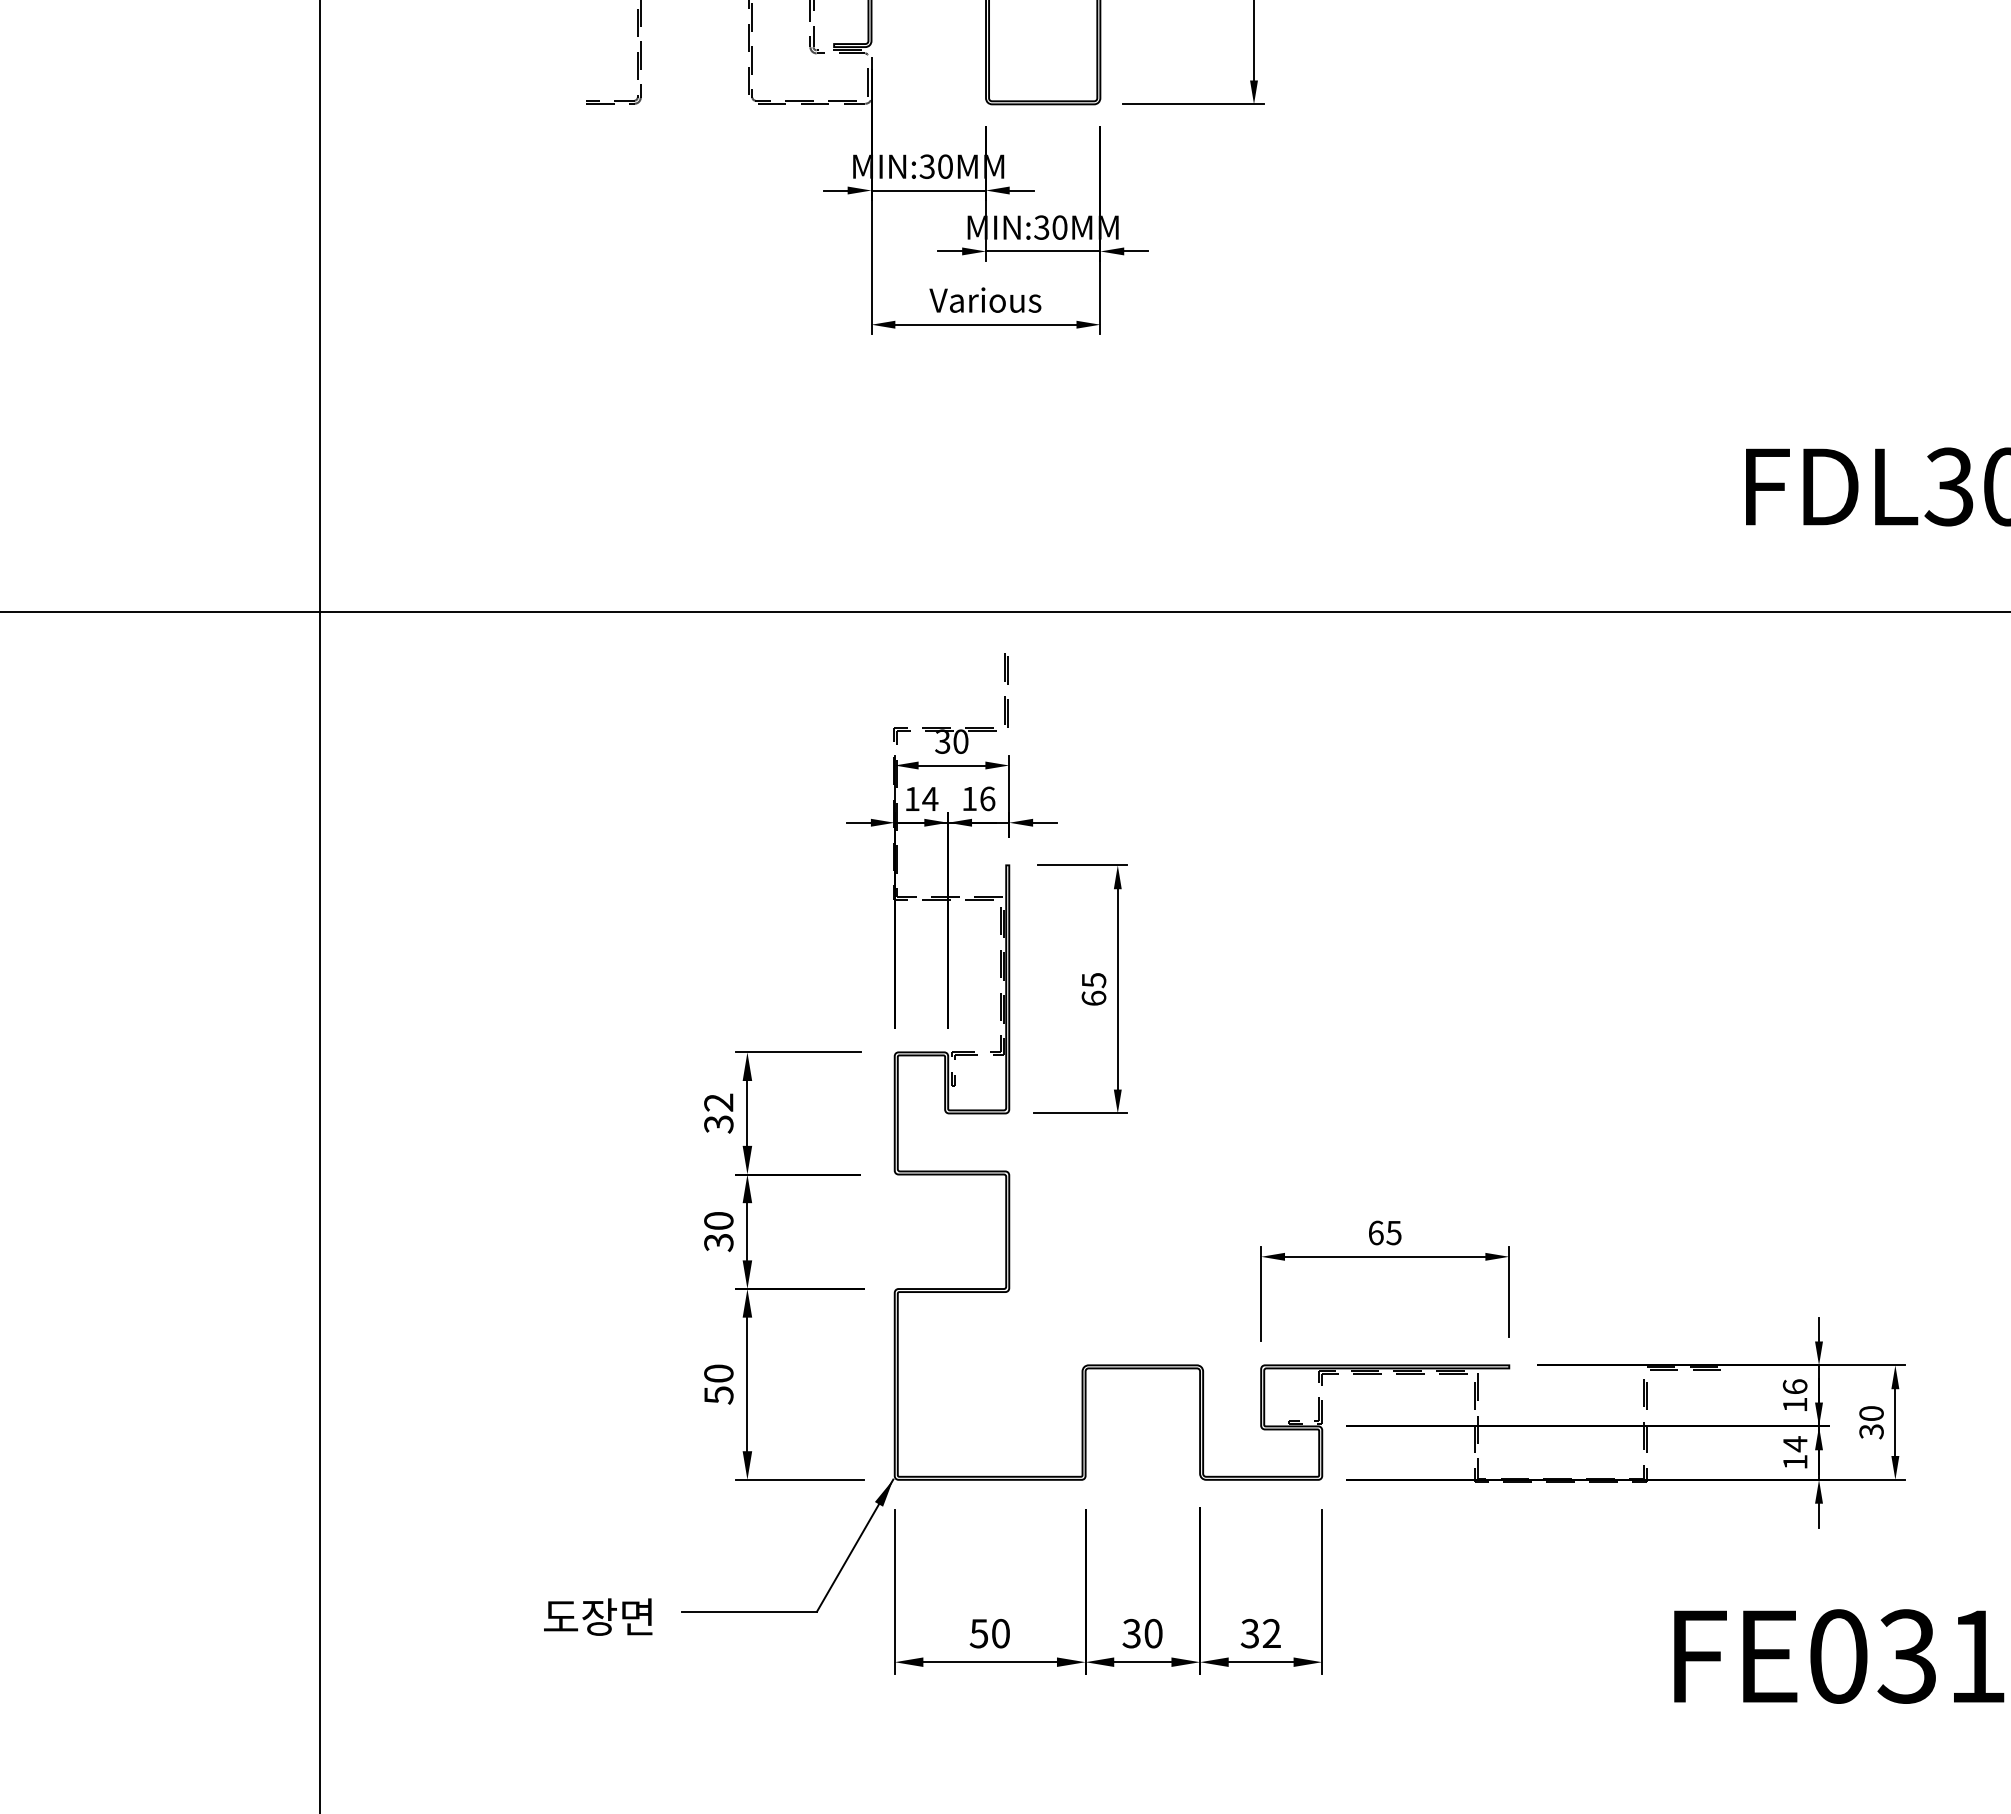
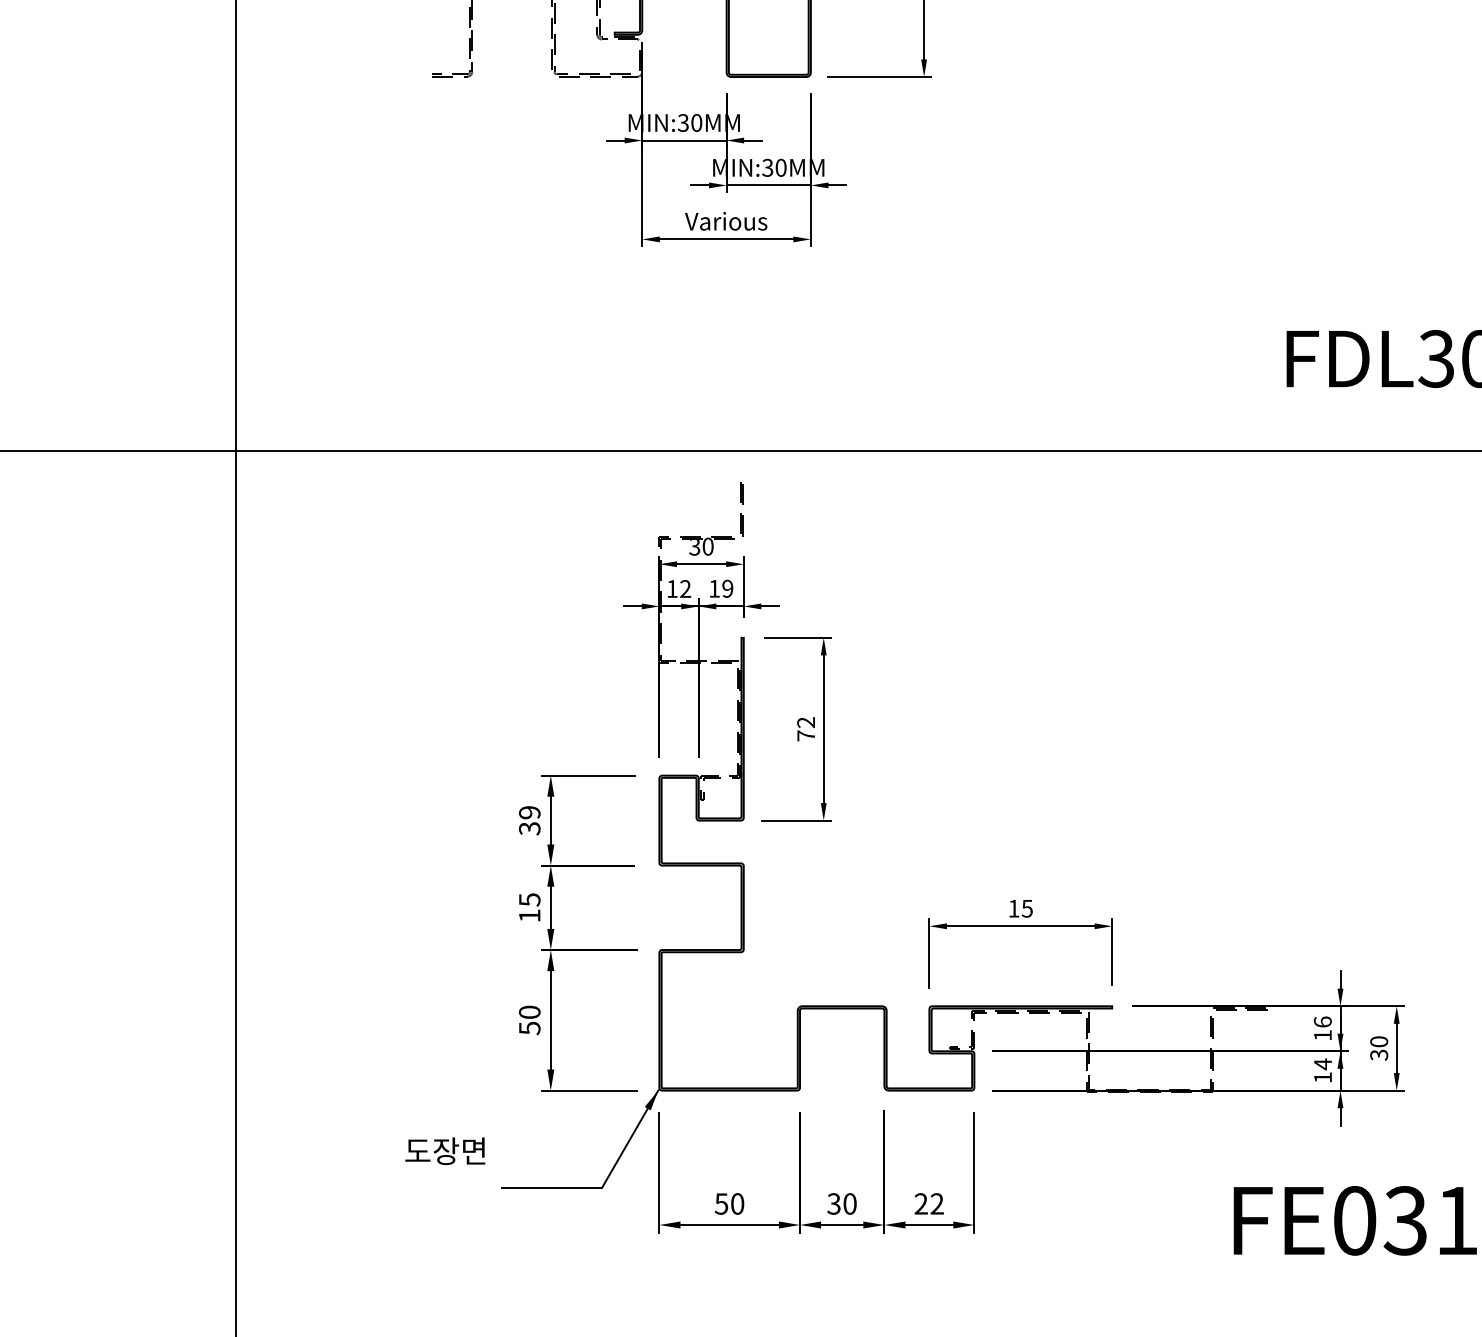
text: (930, 798) -> (685, 588), 14 -> 12
text: (987, 798) -> (727, 588), 16 -> 19
text: (1093, 989) -> (805, 729), 65 -> 72
text: (718, 1102) -> (529, 812), 32 -> 39
text: (718, 1232) -> (529, 908), 30 -> 15
text: (1376, 1232) -> (1014, 908), 65 -> 15
text: (598, 1616) -> (445, 1150), moved
text: (1249, 1633) -> (920, 1203), 32 -> 22

